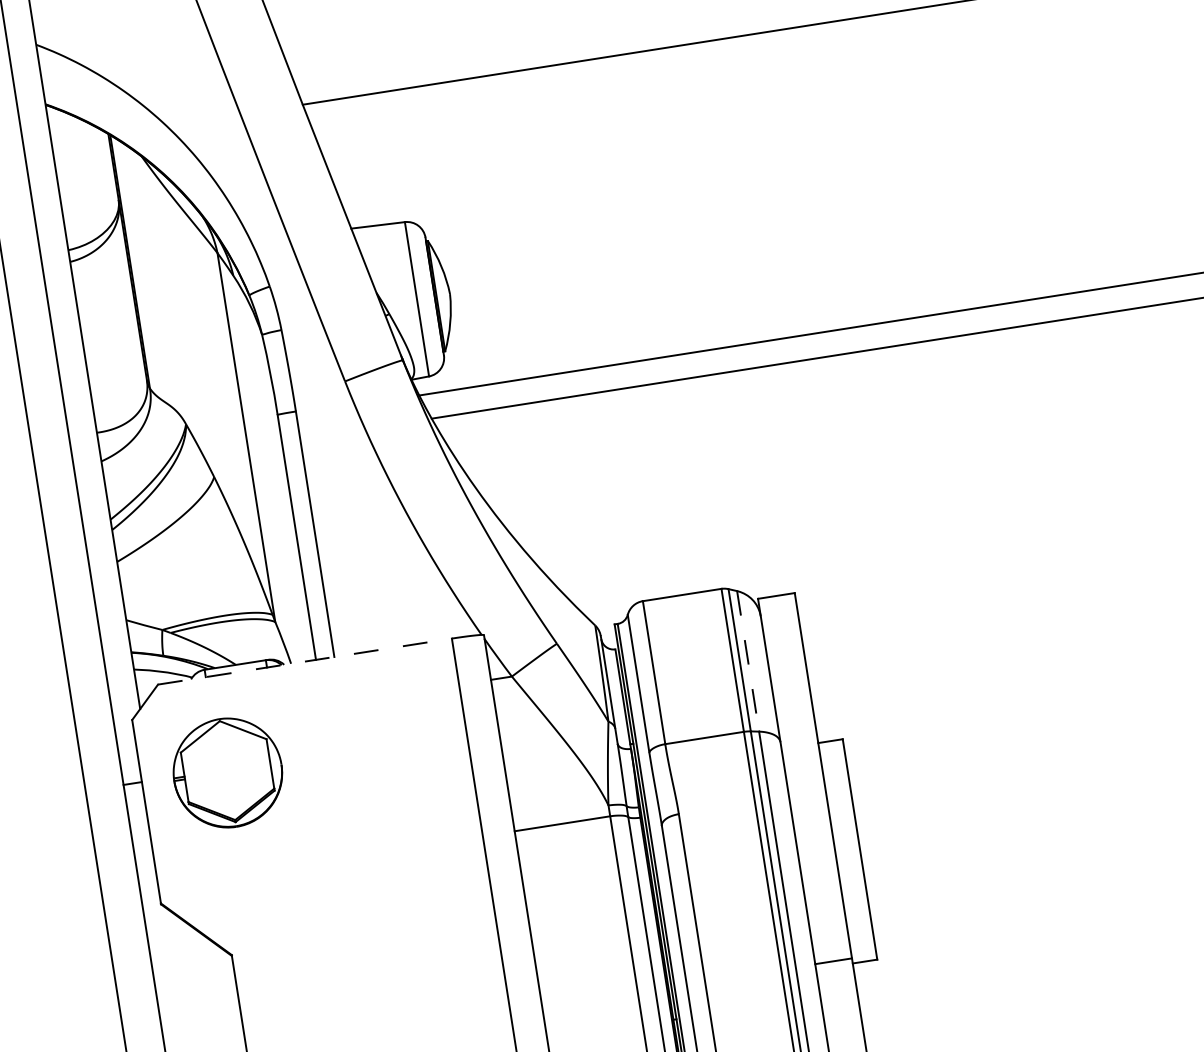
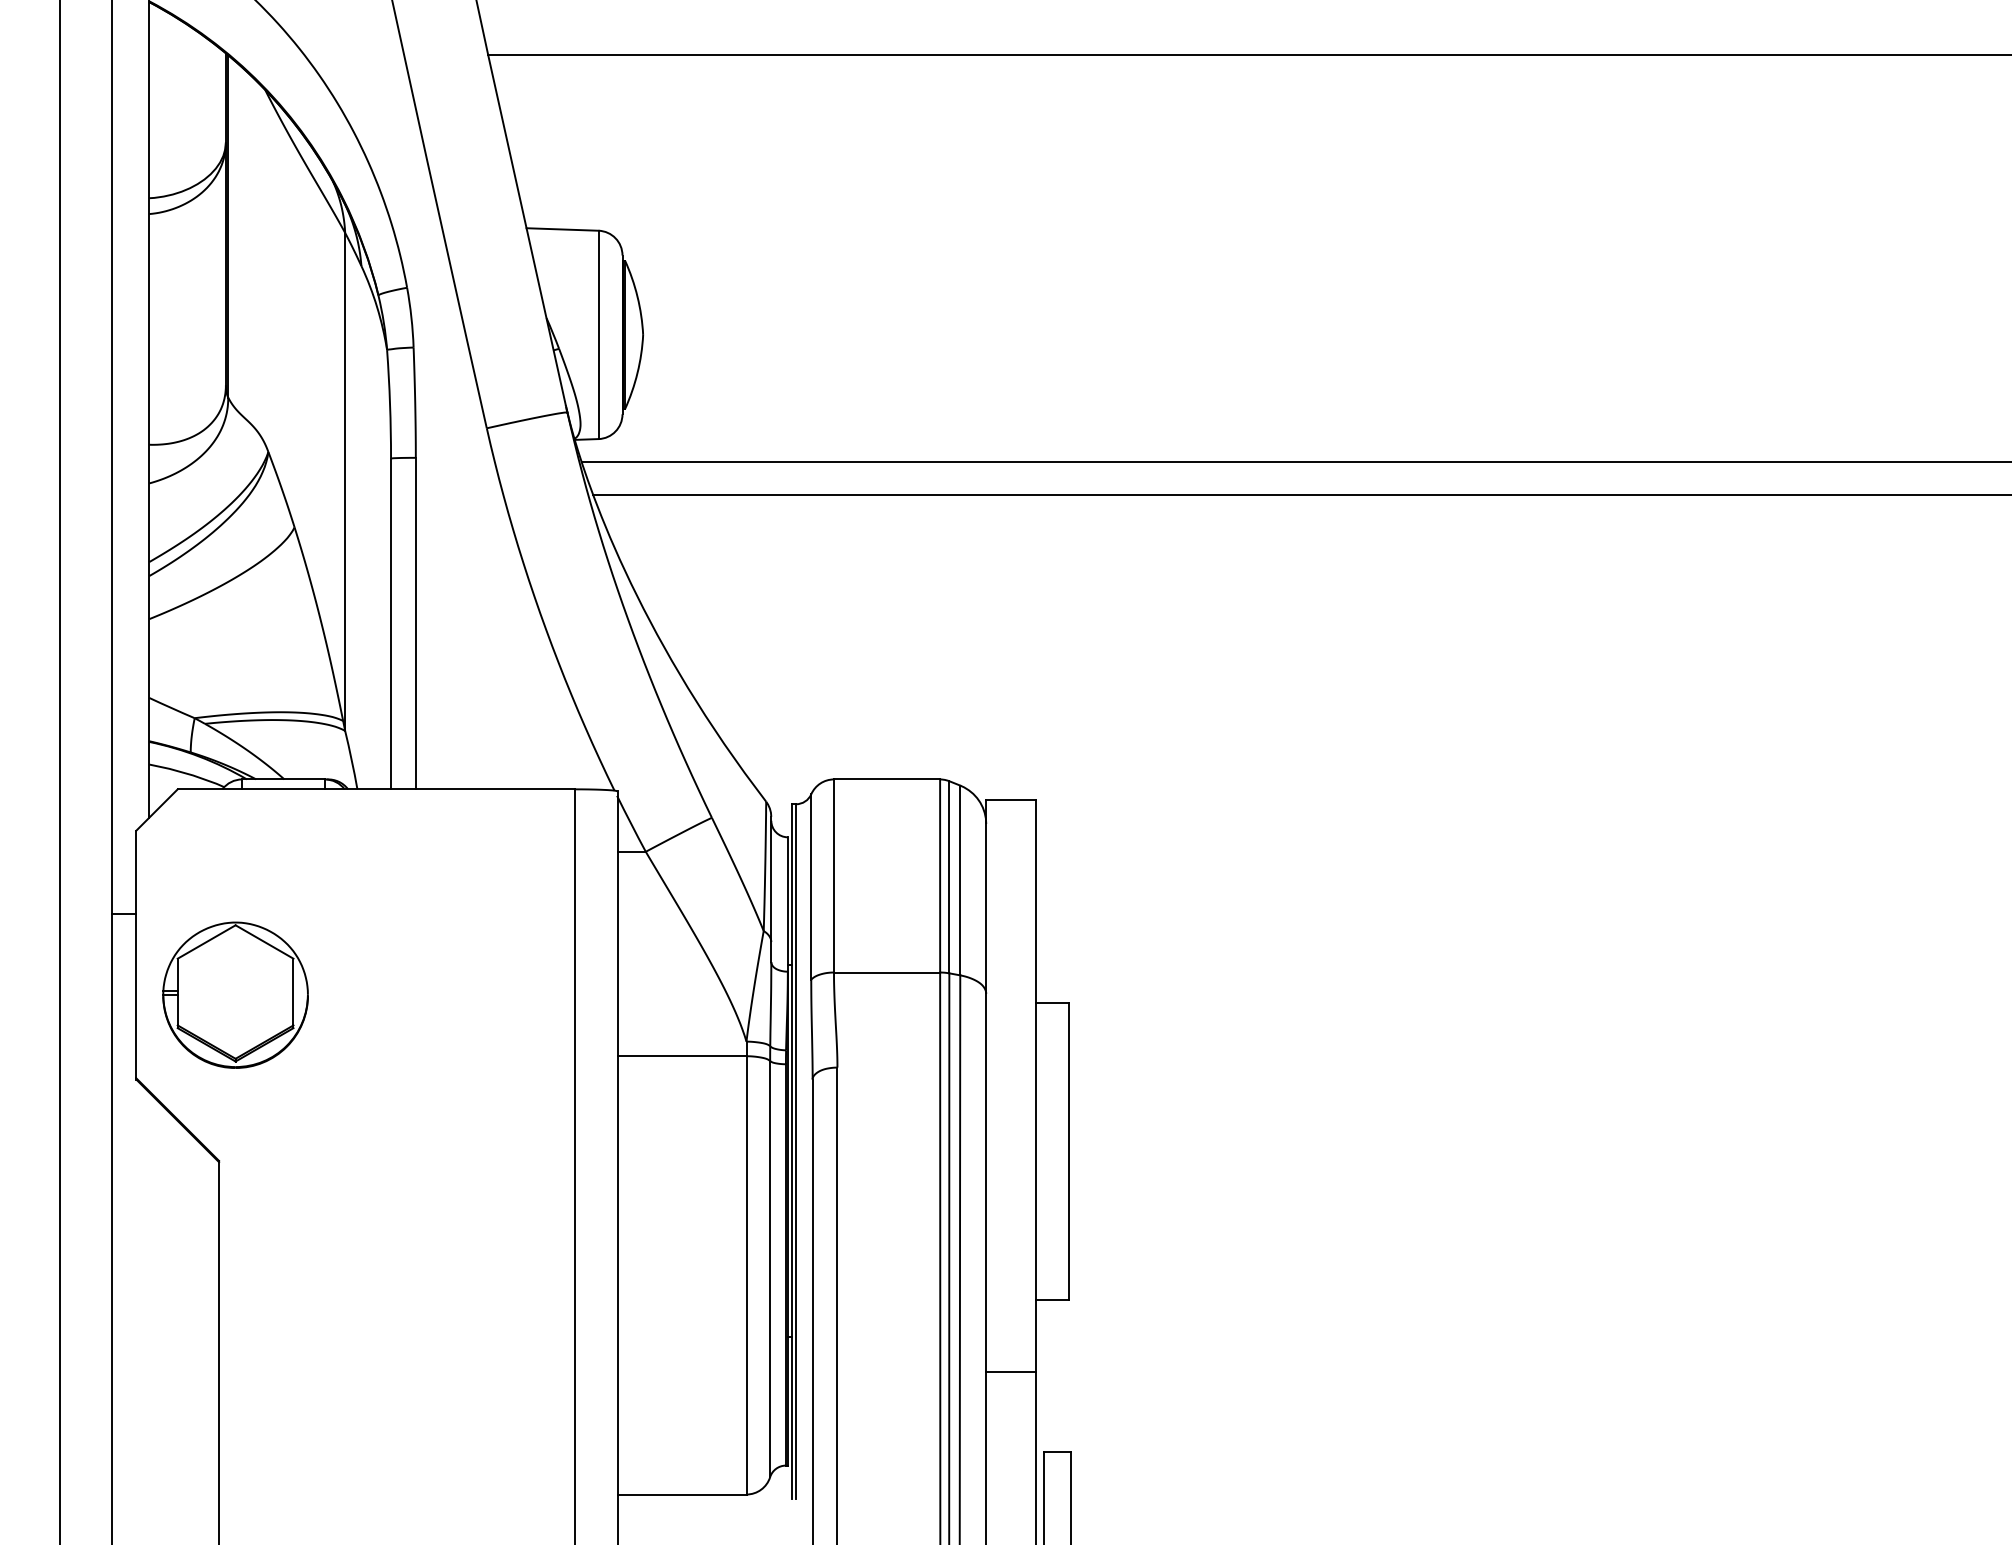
line: (305, 661) -> (376, 789), dashed -> solid
line: (748, 661) -> (960, 880), dashed -> solid
part: (227, 772) -> (235, 994), moved
line: (833, 961) -> (1010, 1372), moved

